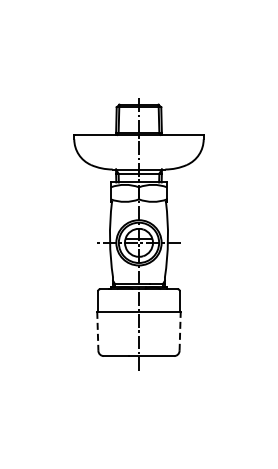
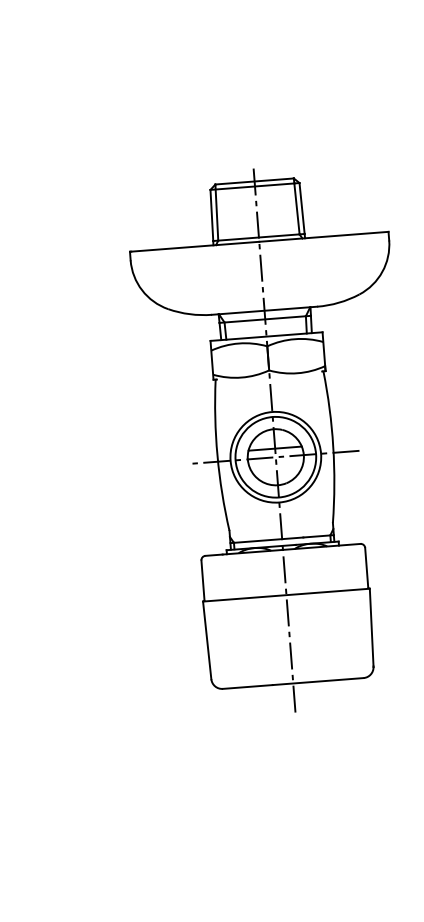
line: (180, 330) -> (372, 625), dashed -> solid
line: (97, 331) -> (206, 640), dashed -> solid

